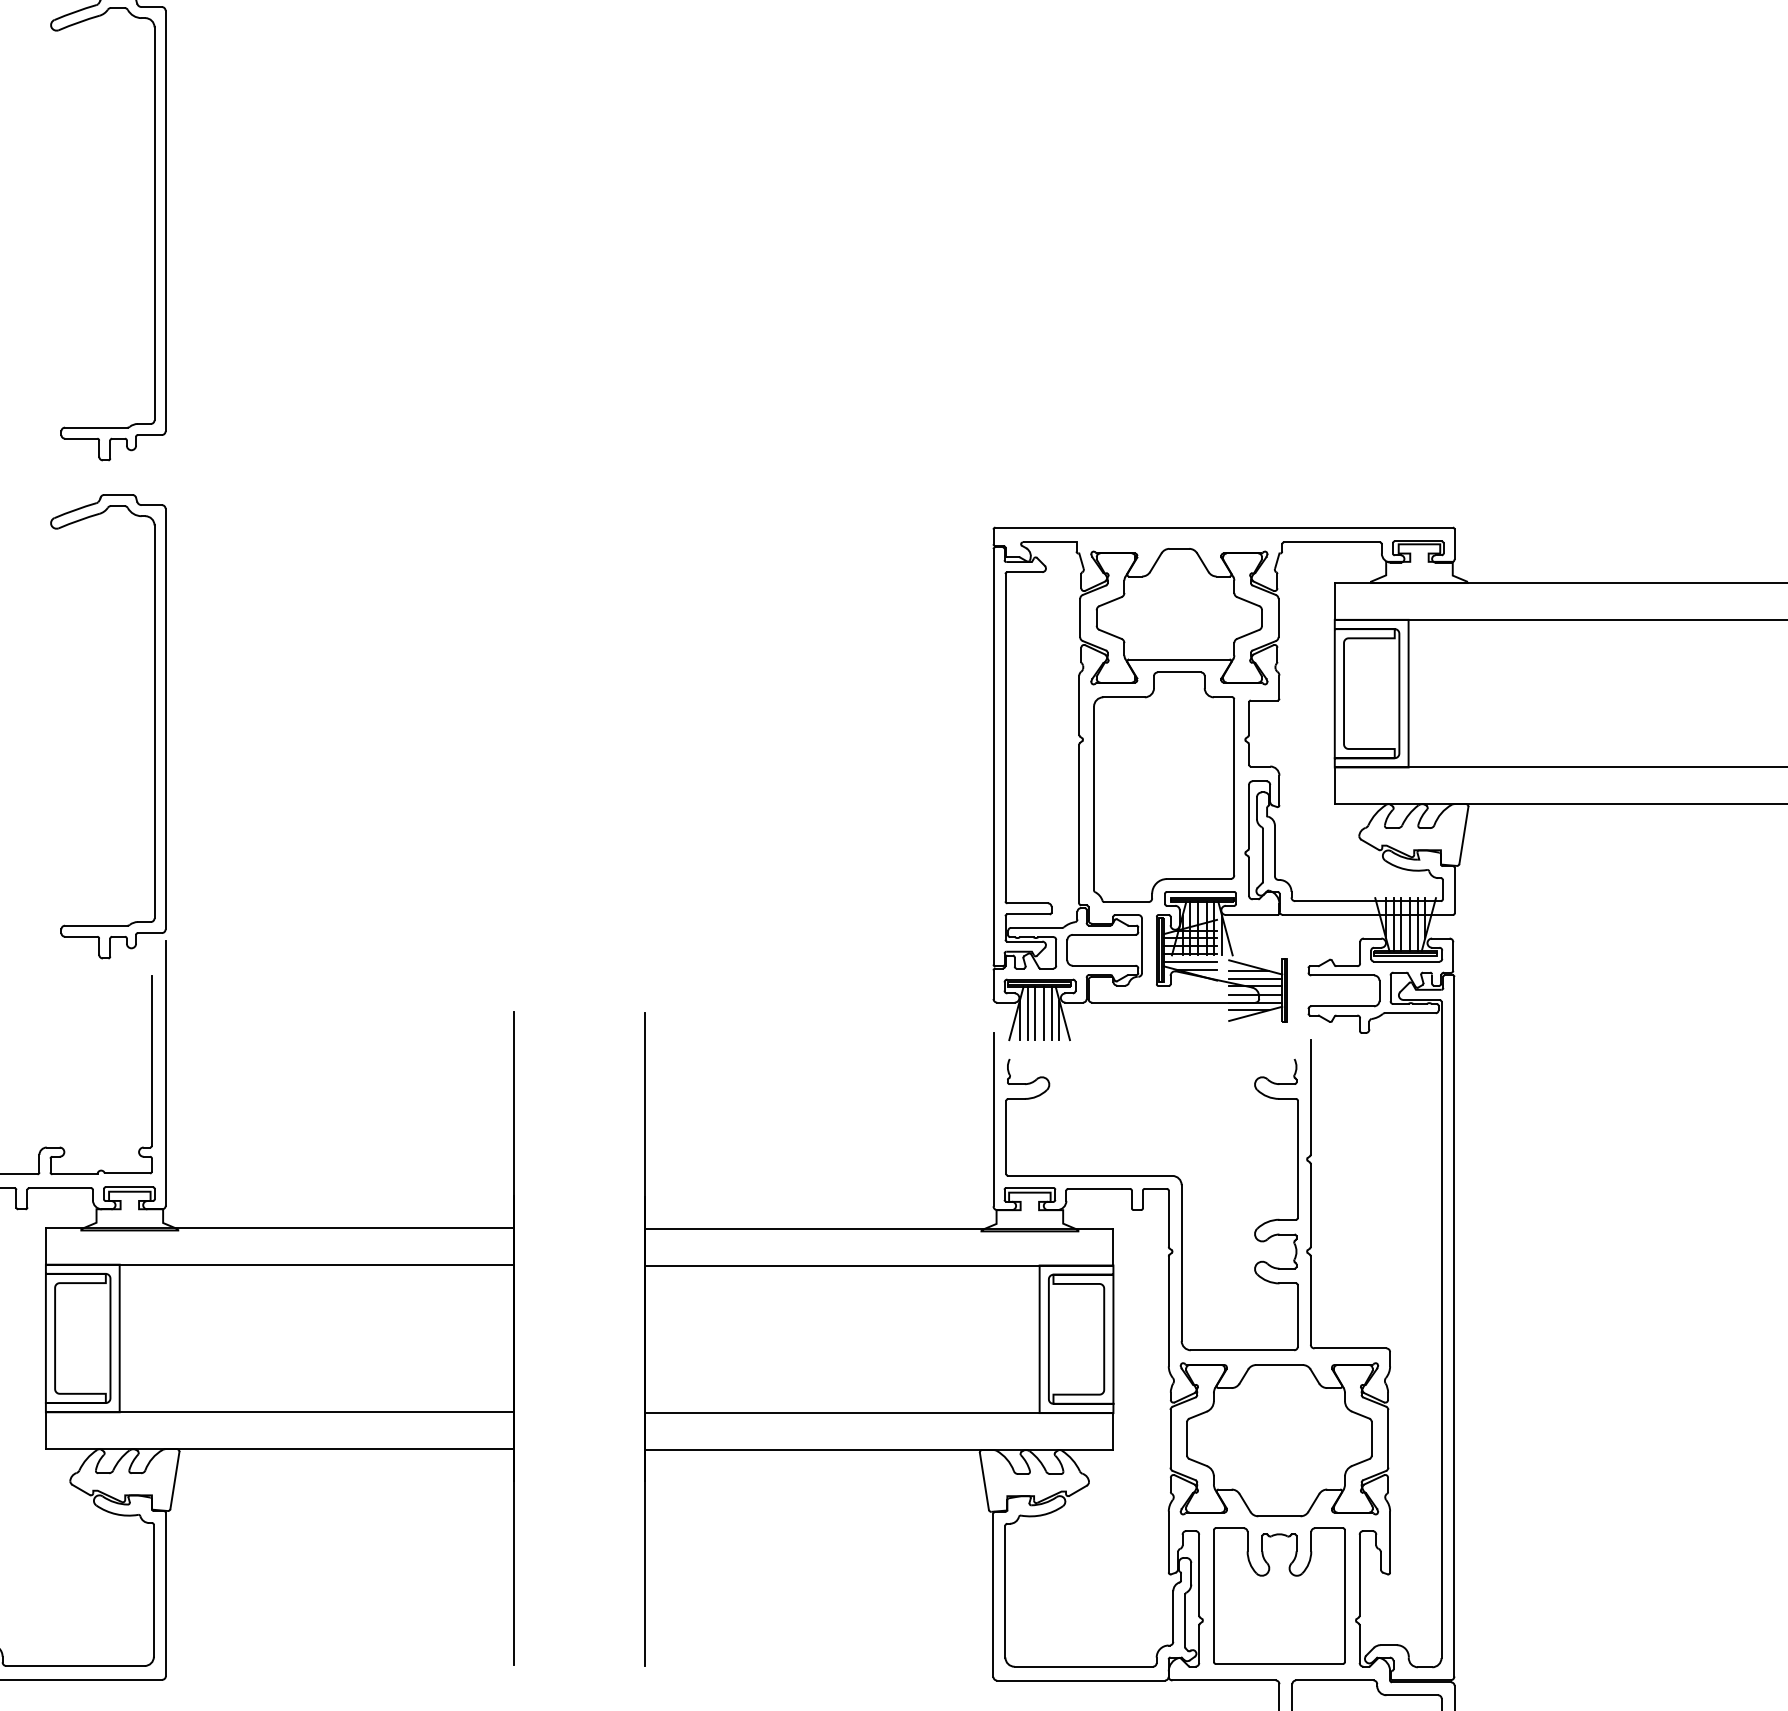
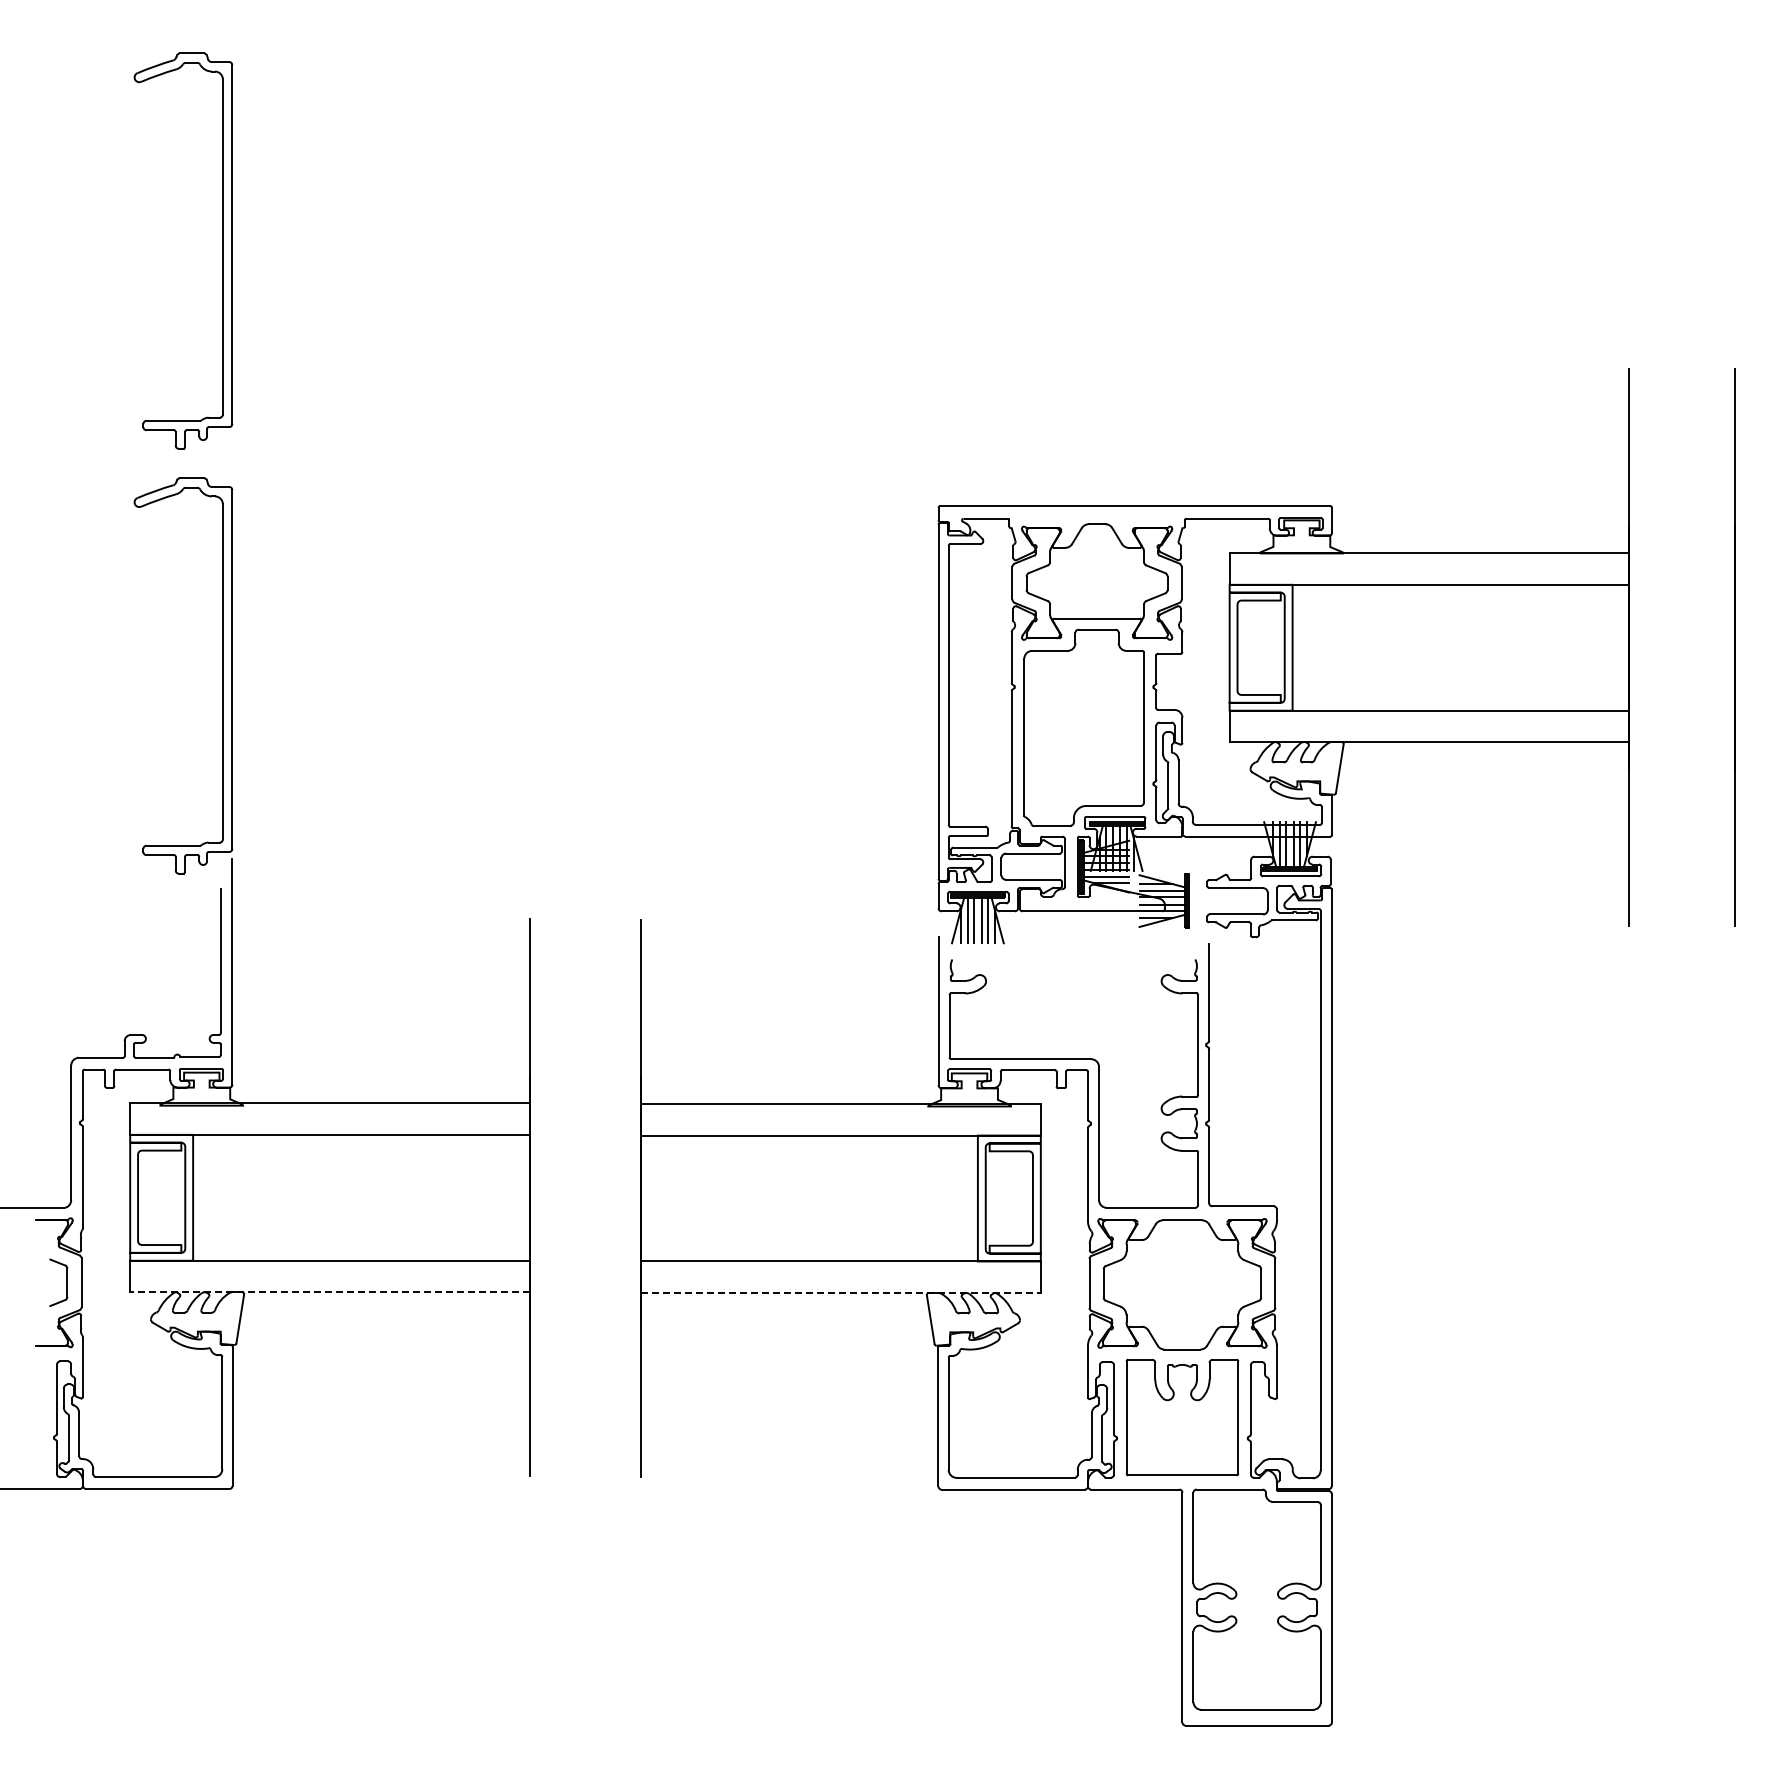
line: (280, 1449) -> (330, 1292), solid -> dashed
line: (878, 1449) -> (840, 1292), solid -> dashed

